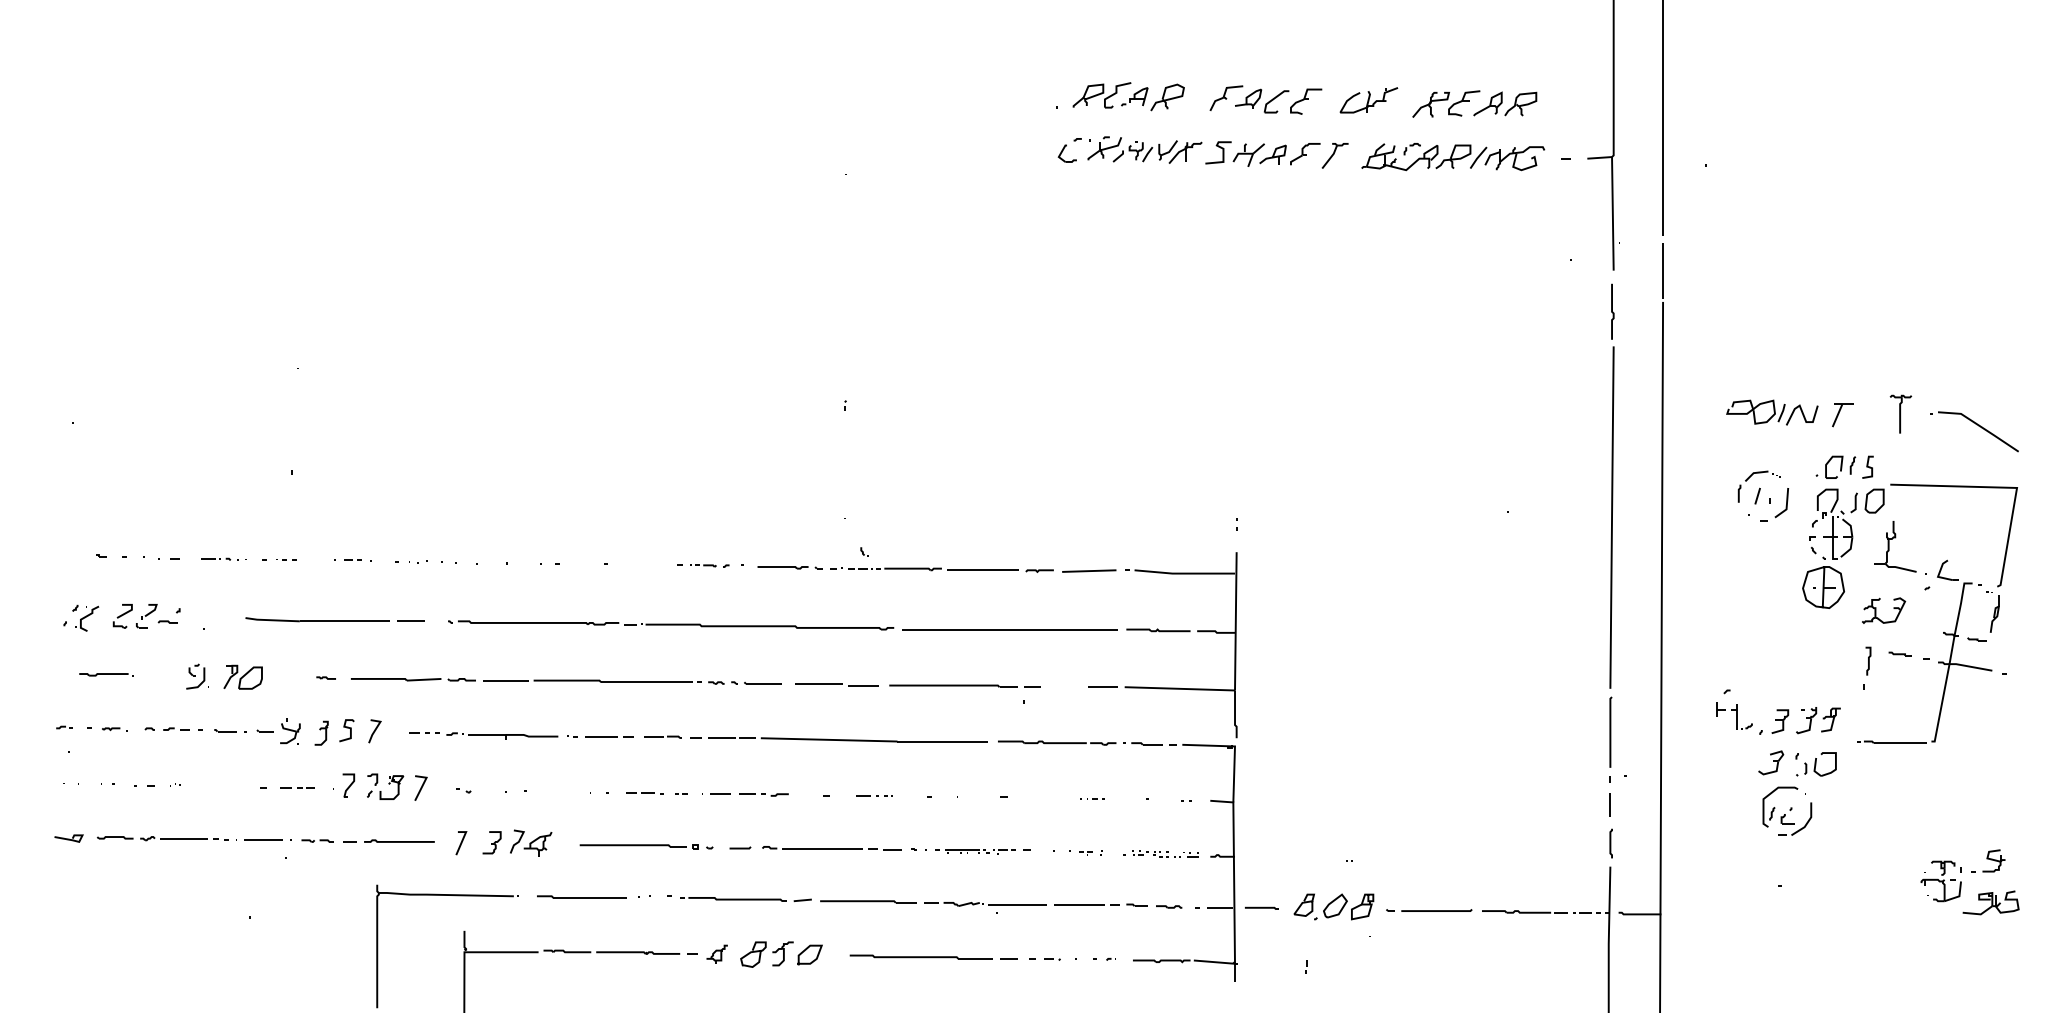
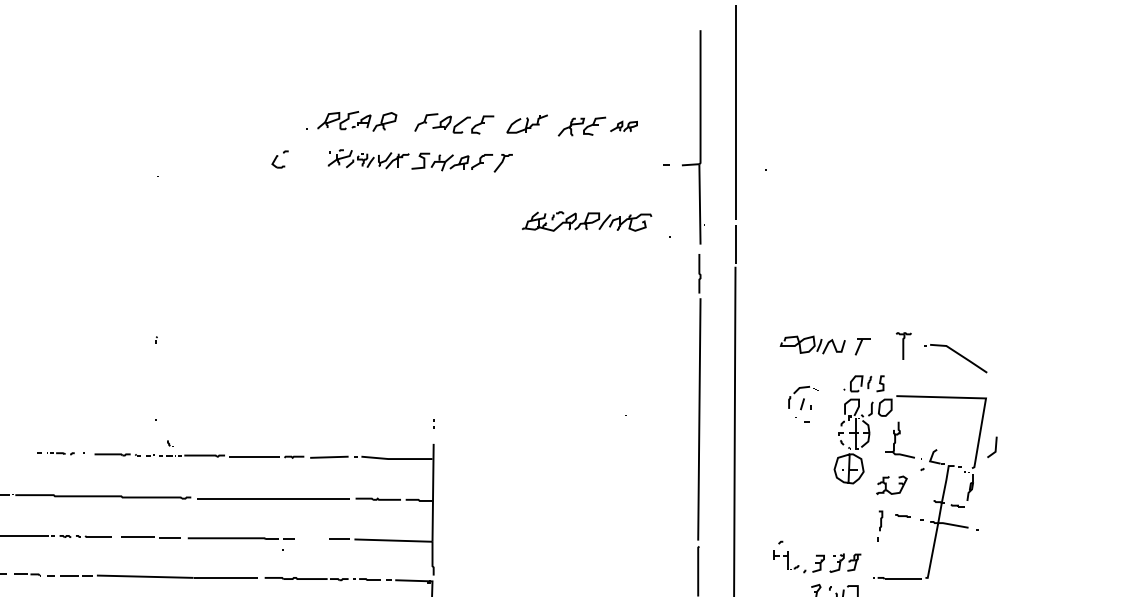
part: (1505, 103) -> (623, 126), size x0.6
part: (1069, 150) -> (279, 159), moved
part: (1453, 157) -> (587, 221), moved
line: (1786, 503) -> (995, 447), moved

